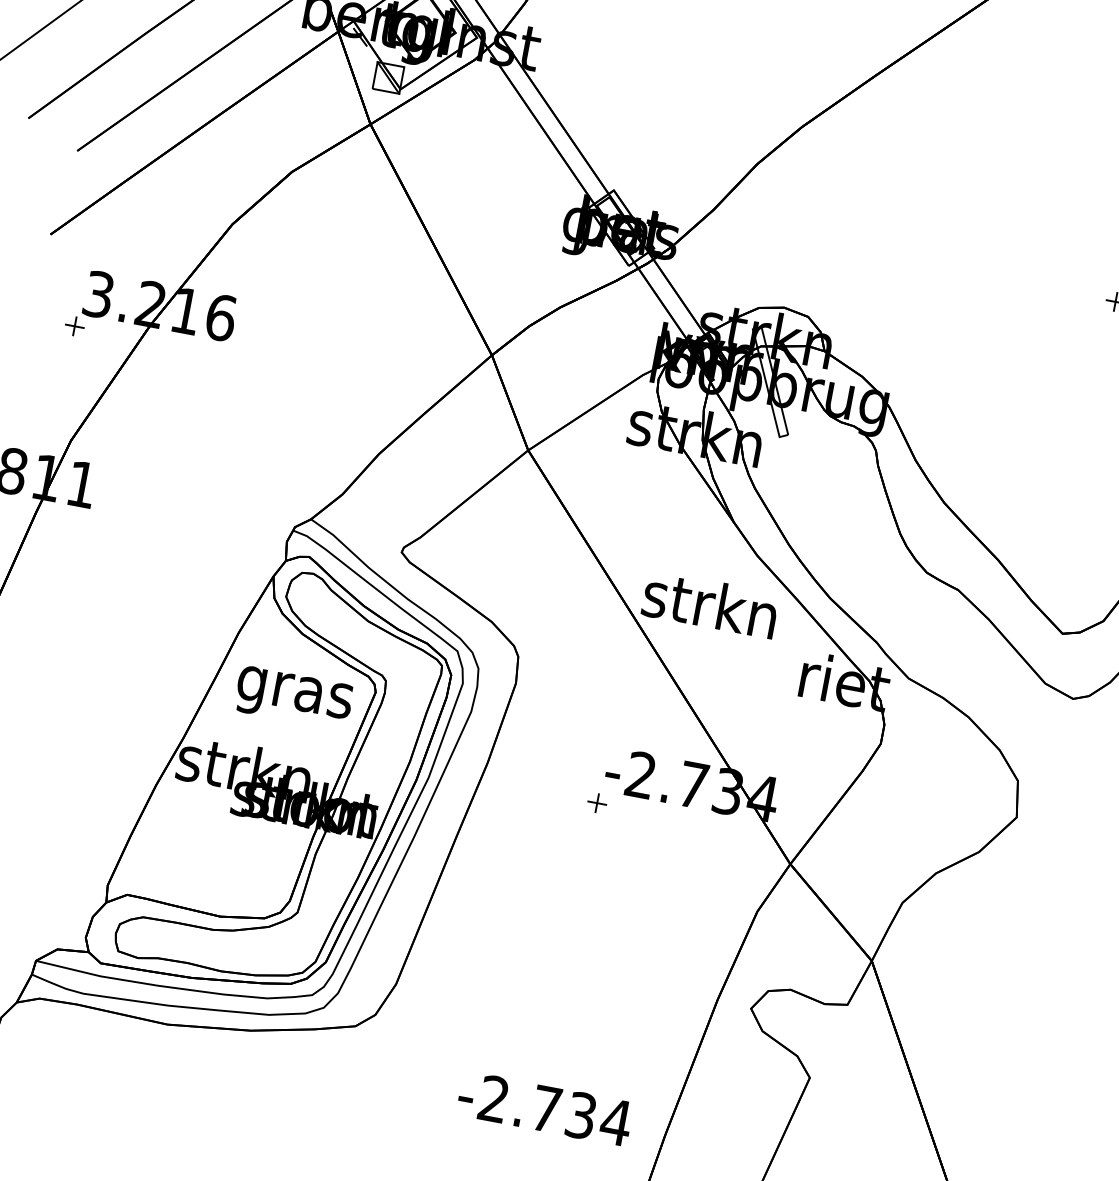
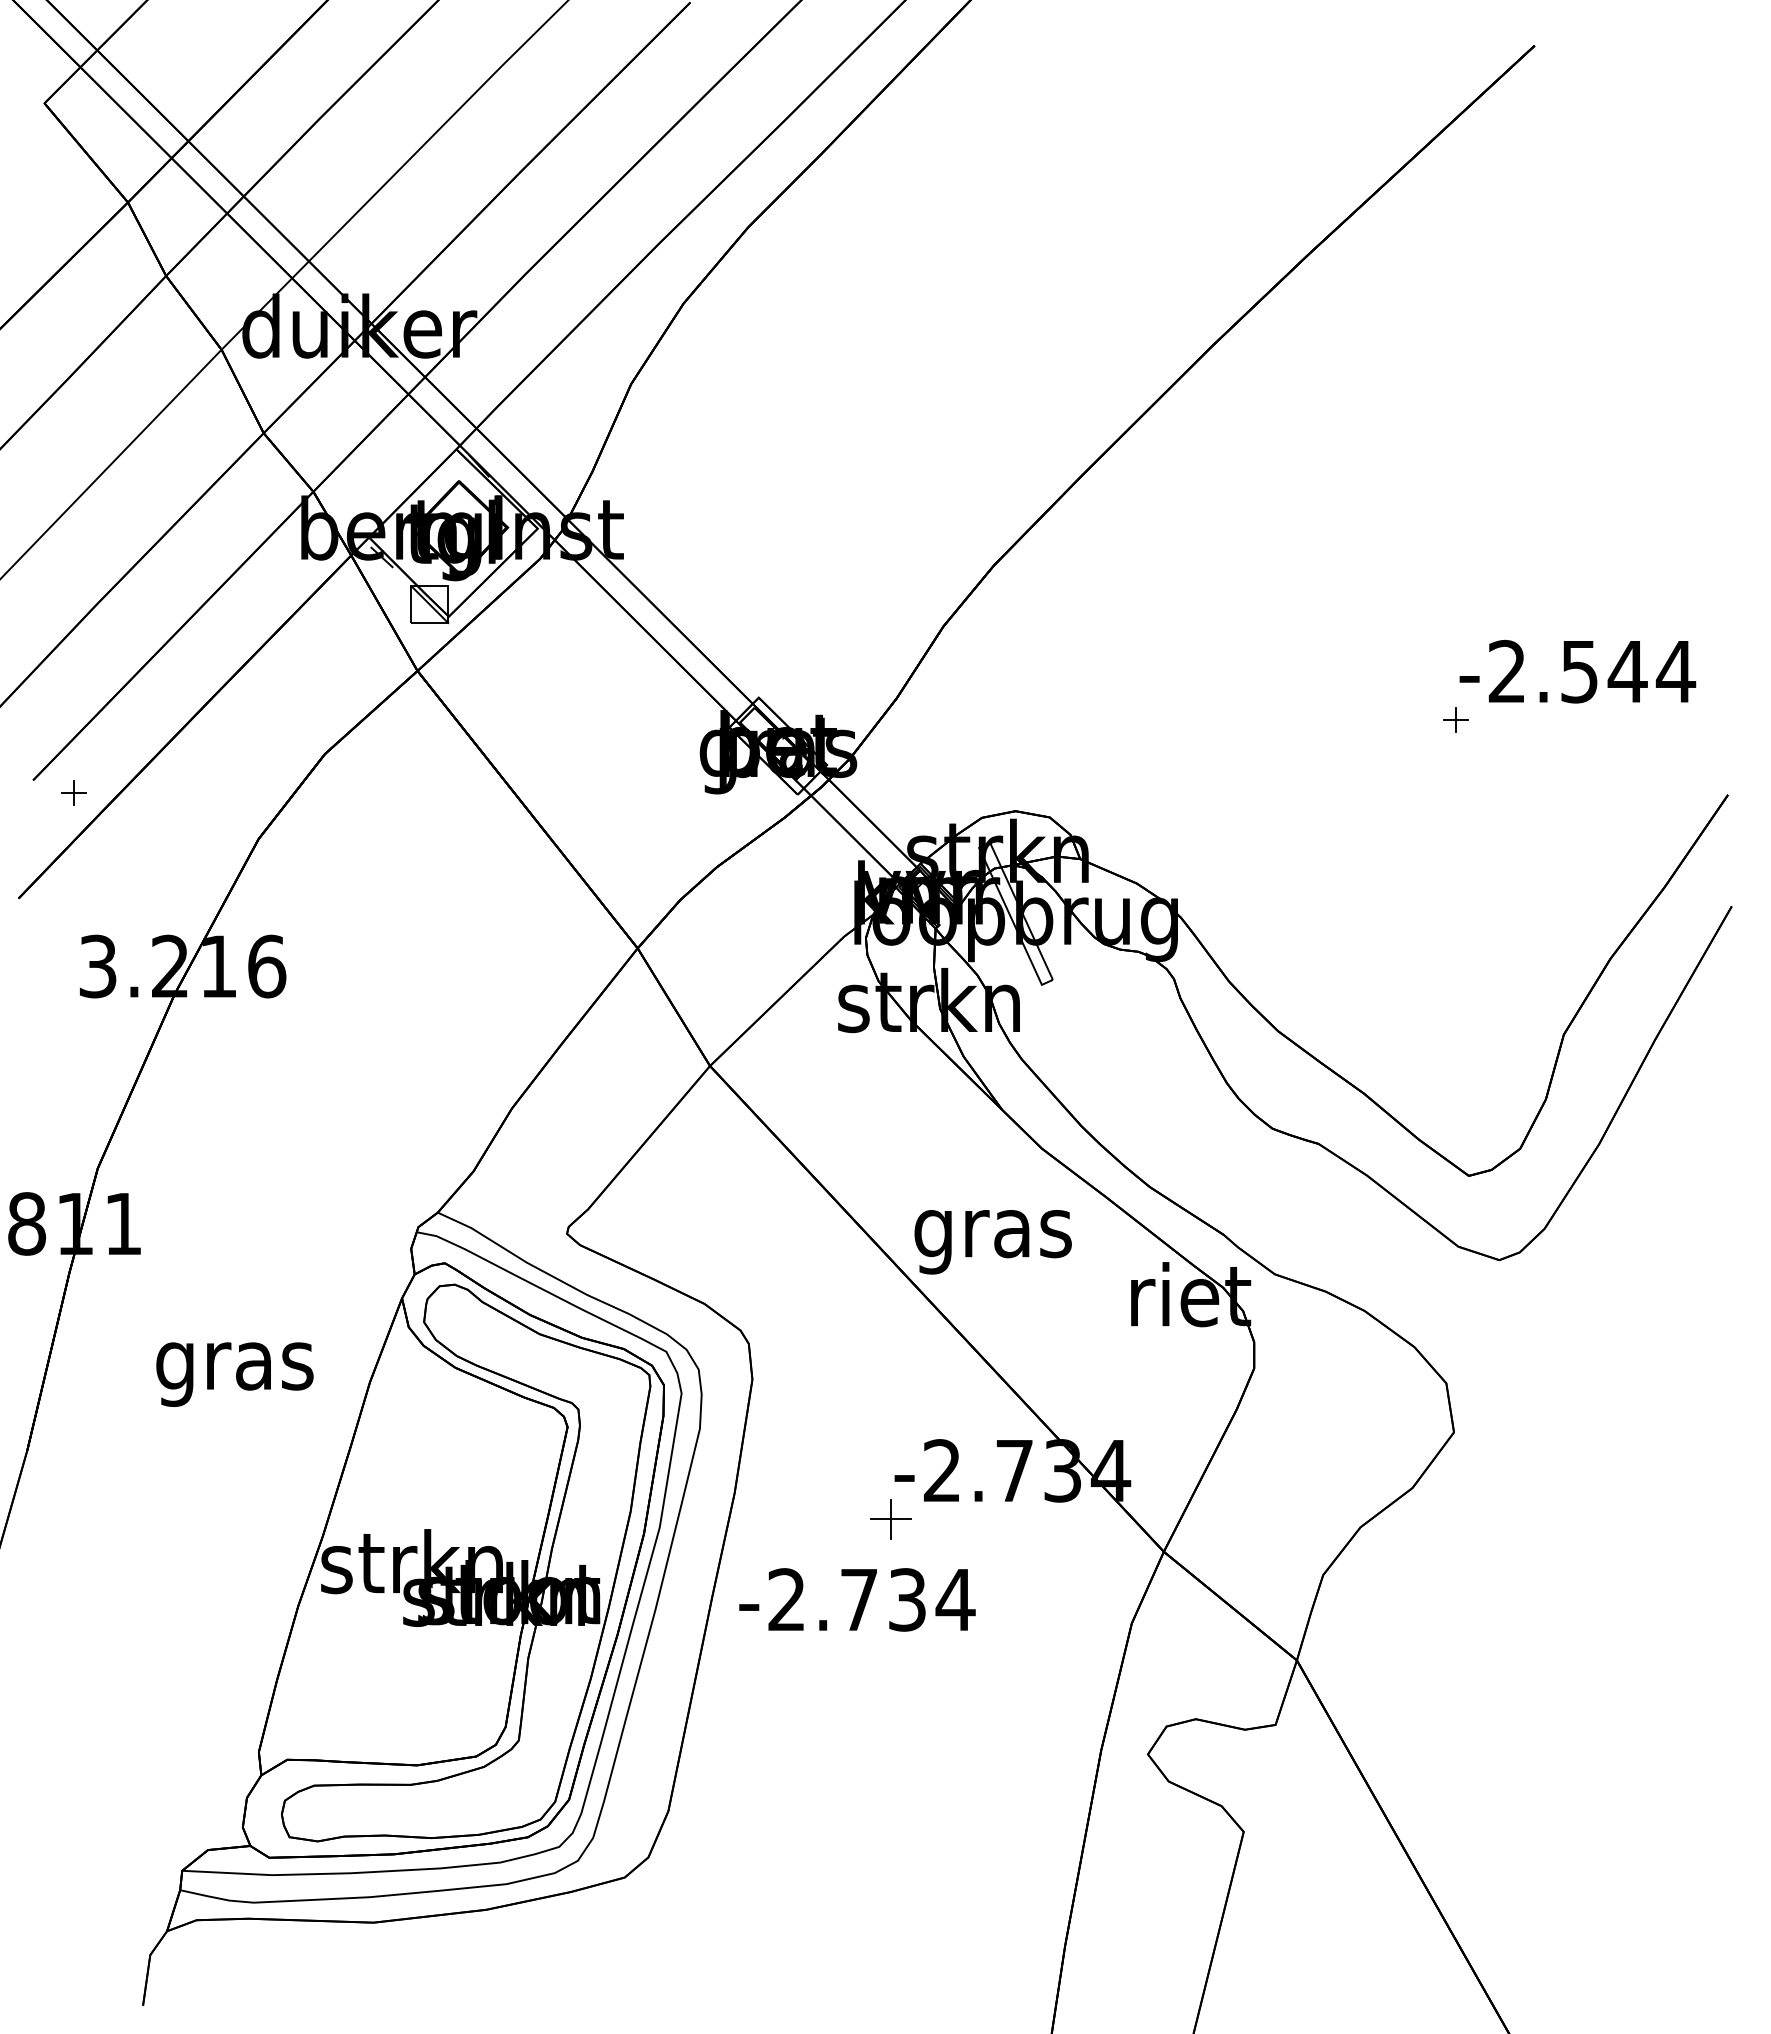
part: (74, 326) -> (73, 792), moved
text: (709, 610) -> (991, 1233), strkn -> gras
text: (293, 698) -> (234, 1374), moved
part: (596, 802) -> (890, 1518), size x1.6
text: (545, 1108) -> (857, 1599), moved

